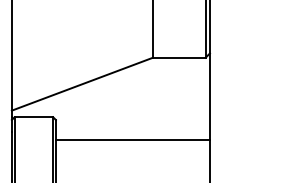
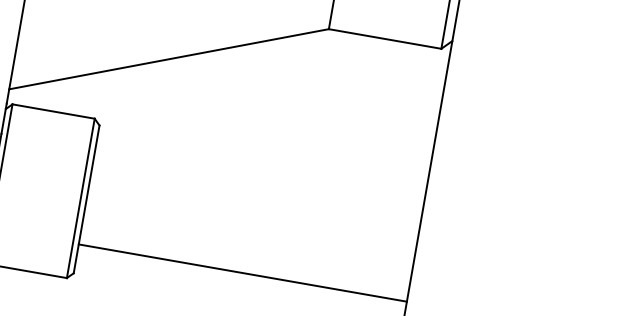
line: (132, 139) -> (242, 272), moved

